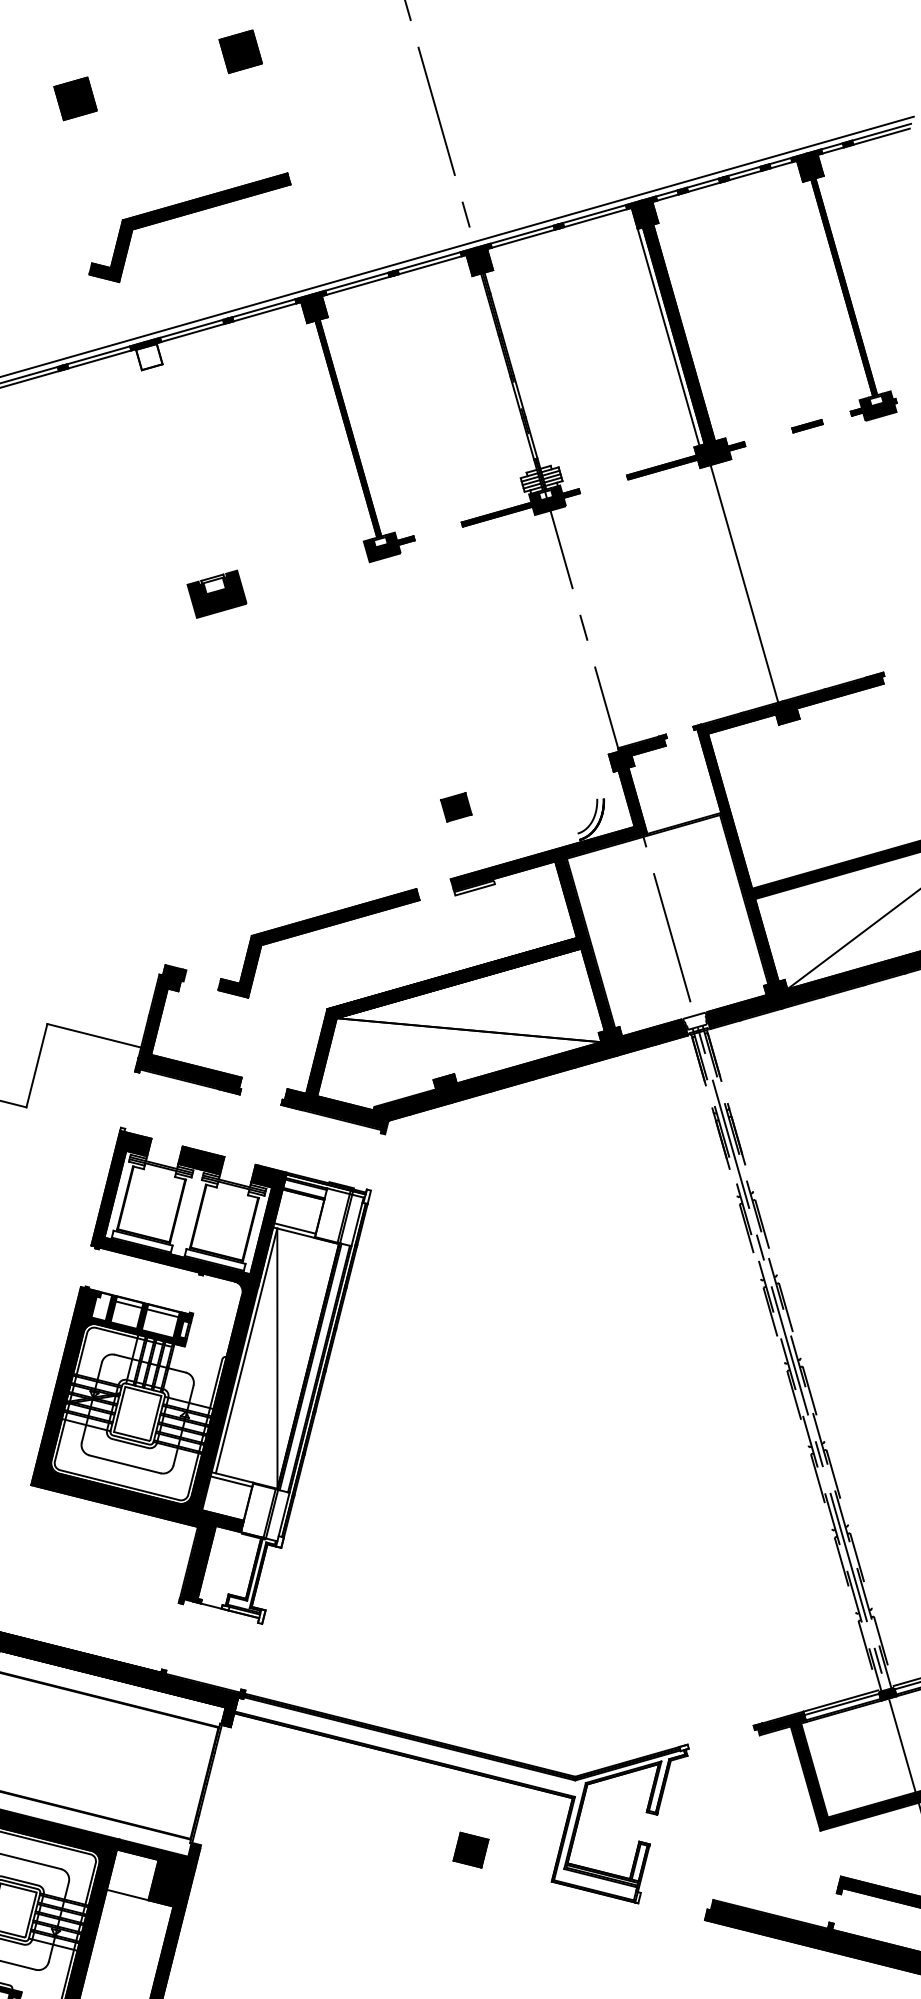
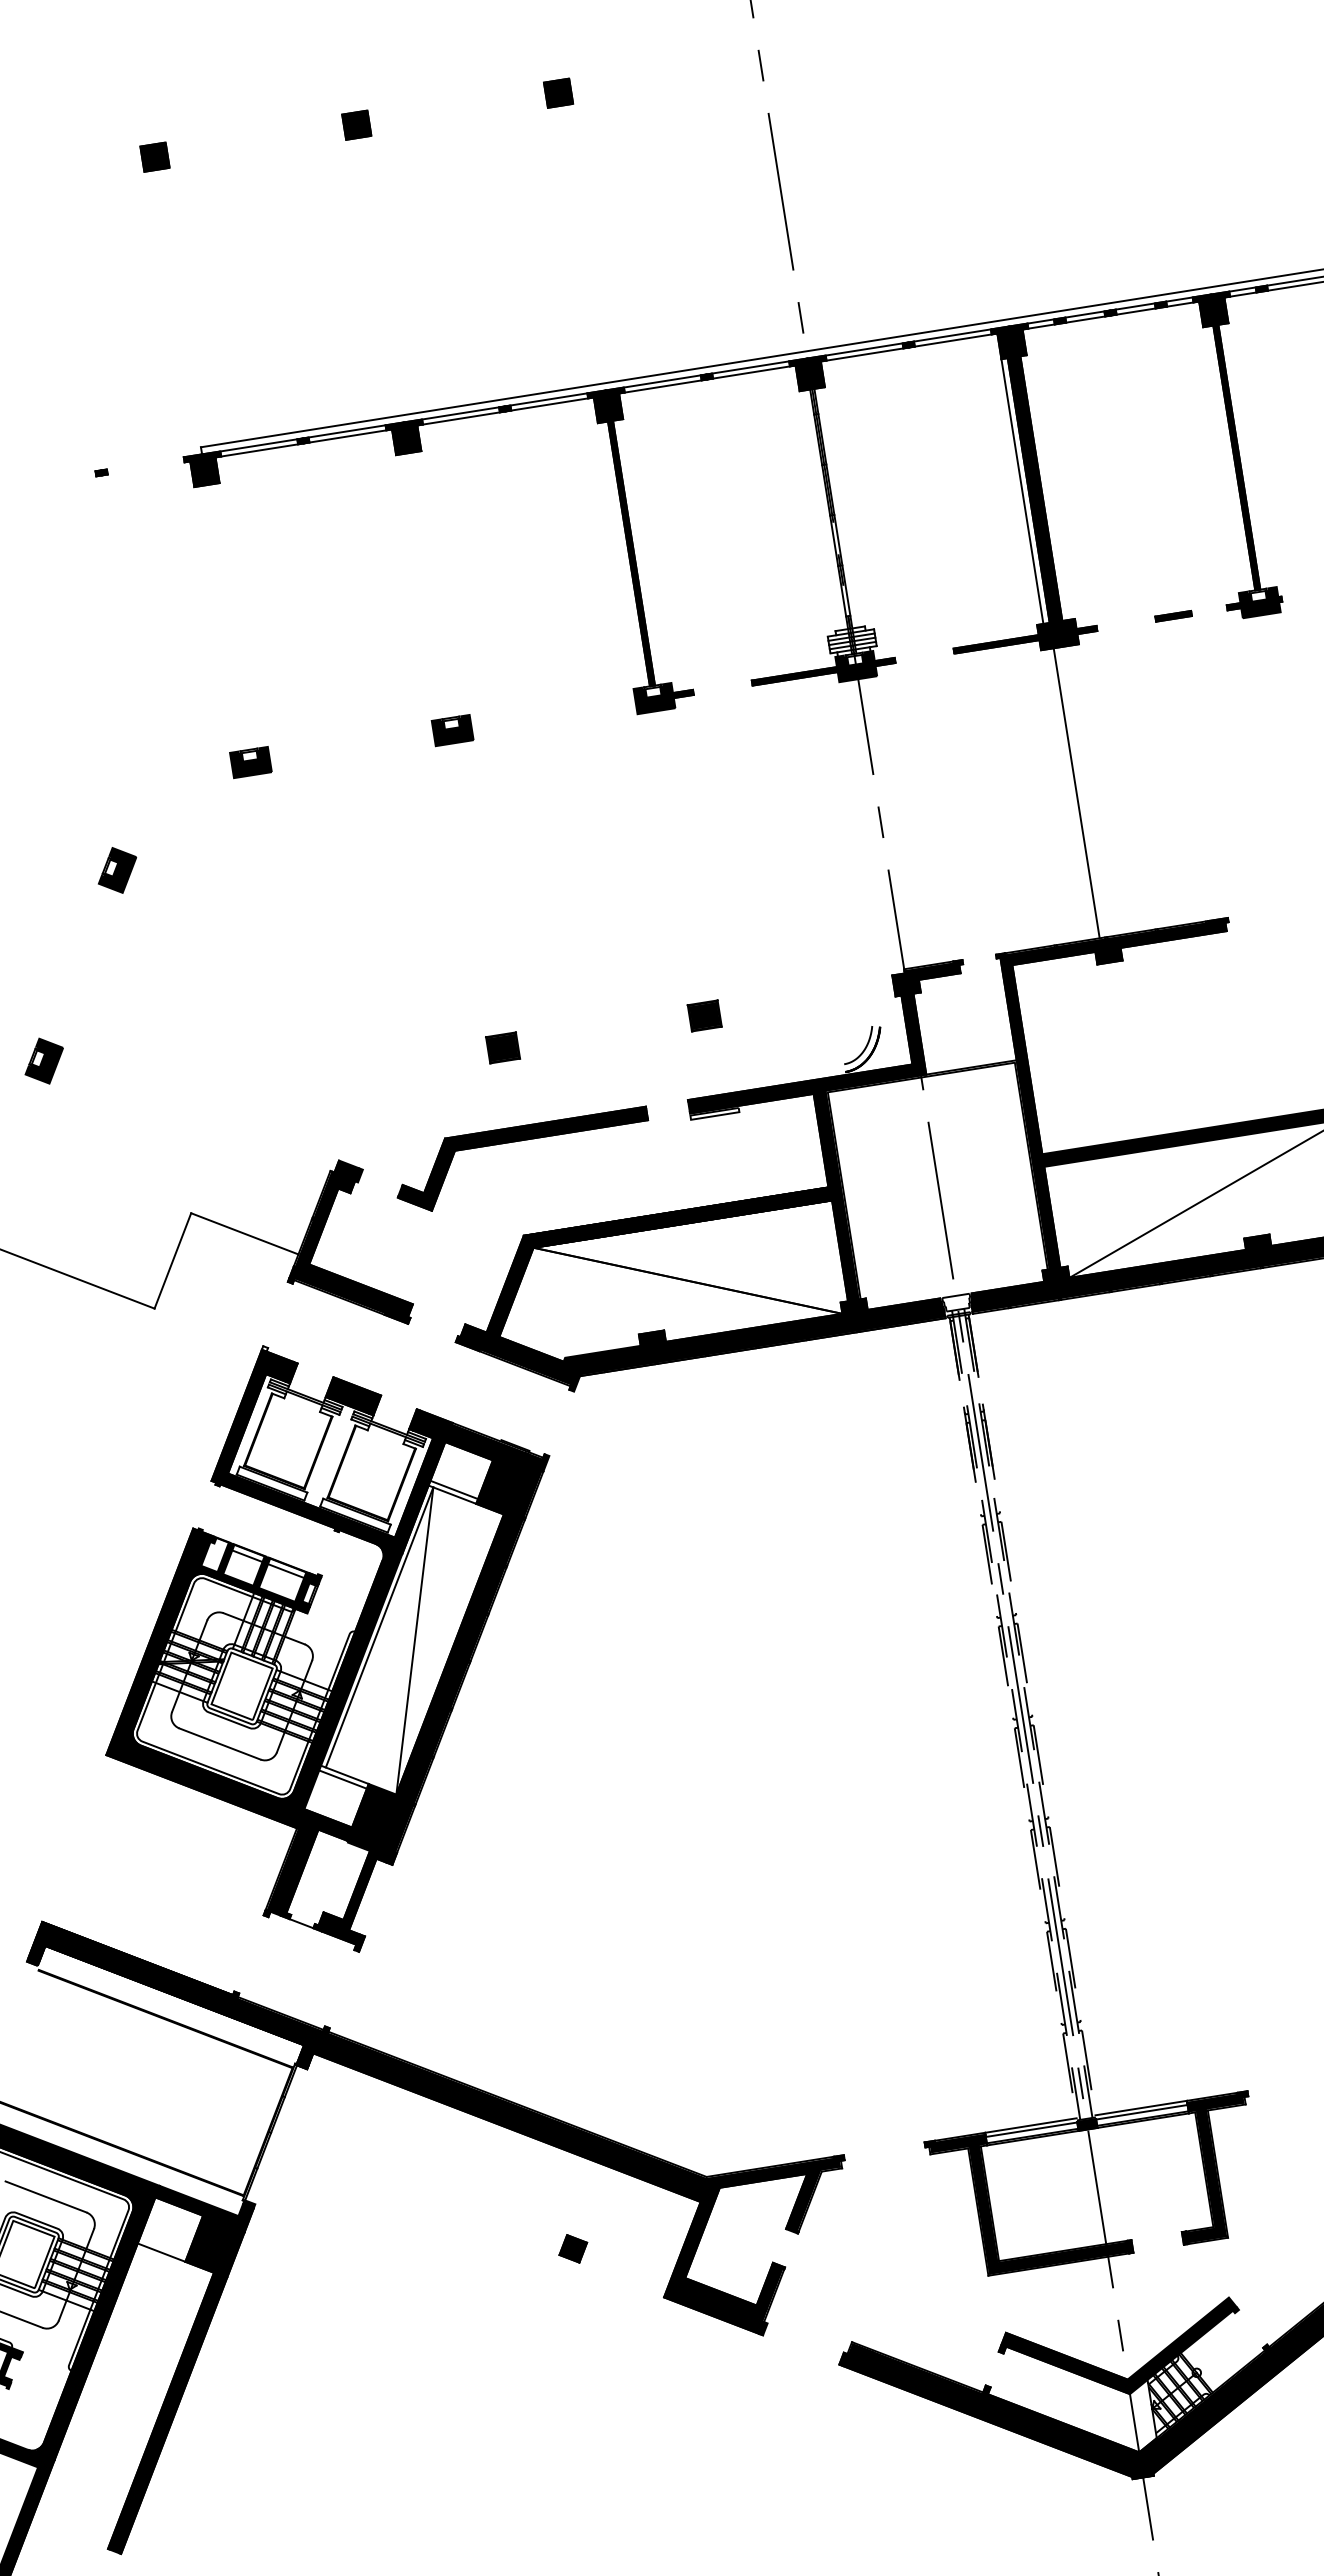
part: (240, 50) -> (558, 92), size x0.62
part: (75, 98) -> (356, 124), size x0.62
part: (187, 215) -> (471, 278), removed
fill: (149, 356) -> (406, 440), added
part: (216, 594) -> (452, 730), size x0.62
part: (51, 641) -> (250, 762), added
part: (291, 854) -> (503, 1047), added
fill: (295, 1395) -> (431, 1687), added
fill: (468, 1795) -> (578, 2184), added
part: (471, 1849) -> (573, 2248), size x0.62

